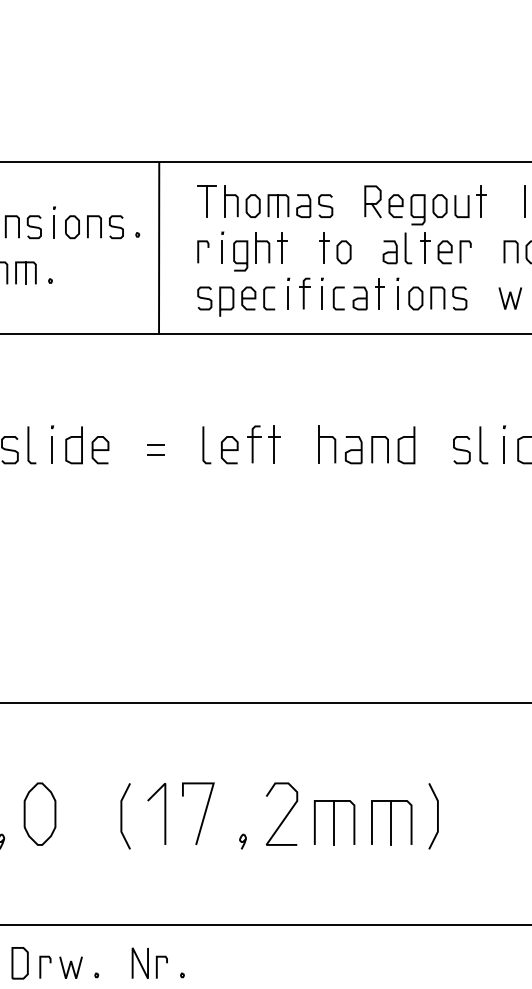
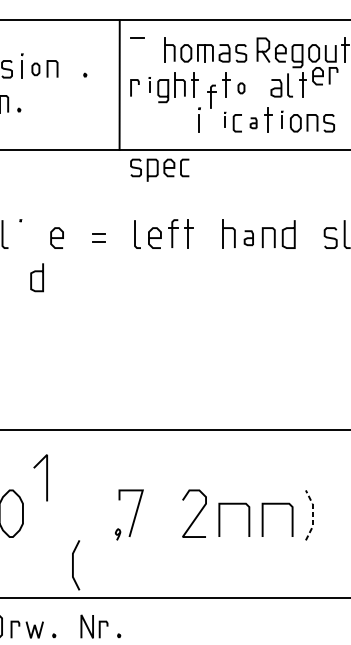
line: (207, 201) -> (138, 49), removed
part: (278, 201) -> (205, 49), moved
part: (72, 227) -> (35, 69), size x0.7
curve: (116, 227) -> (69, 69), removed
part: (222, 247) -> (149, 84), size x0.6
line: (159, 248) -> (119, 85), moved
part: (343, 252) -> (241, 88), size x0.6
part: (454, 252) -> (325, 76), moved
part: (304, 293) -> (211, 96), moved
part: (322, 293) -> (225, 119), size x0.6
part: (397, 293) -> (281, 119), size x0.7
part: (359, 298) -> (253, 123), size x0.6
part: (236, 301) -> (160, 170), moved
curve: (67, 445) -> (32, 277), moved
line: (52, 449) -> (20, 237), removed
part: (353, 450) -> (248, 238), size x0.7
line: (164, 813) -> (46, 477), moved
line: (437, 815) -> (312, 514), solid -> dashed
line: (122, 816) -> (73, 565), moved
line: (333, 822) -> (233, 520), removed
line: (391, 822) -> (277, 520), removed
part: (242, 841) -> (117, 534), moved

